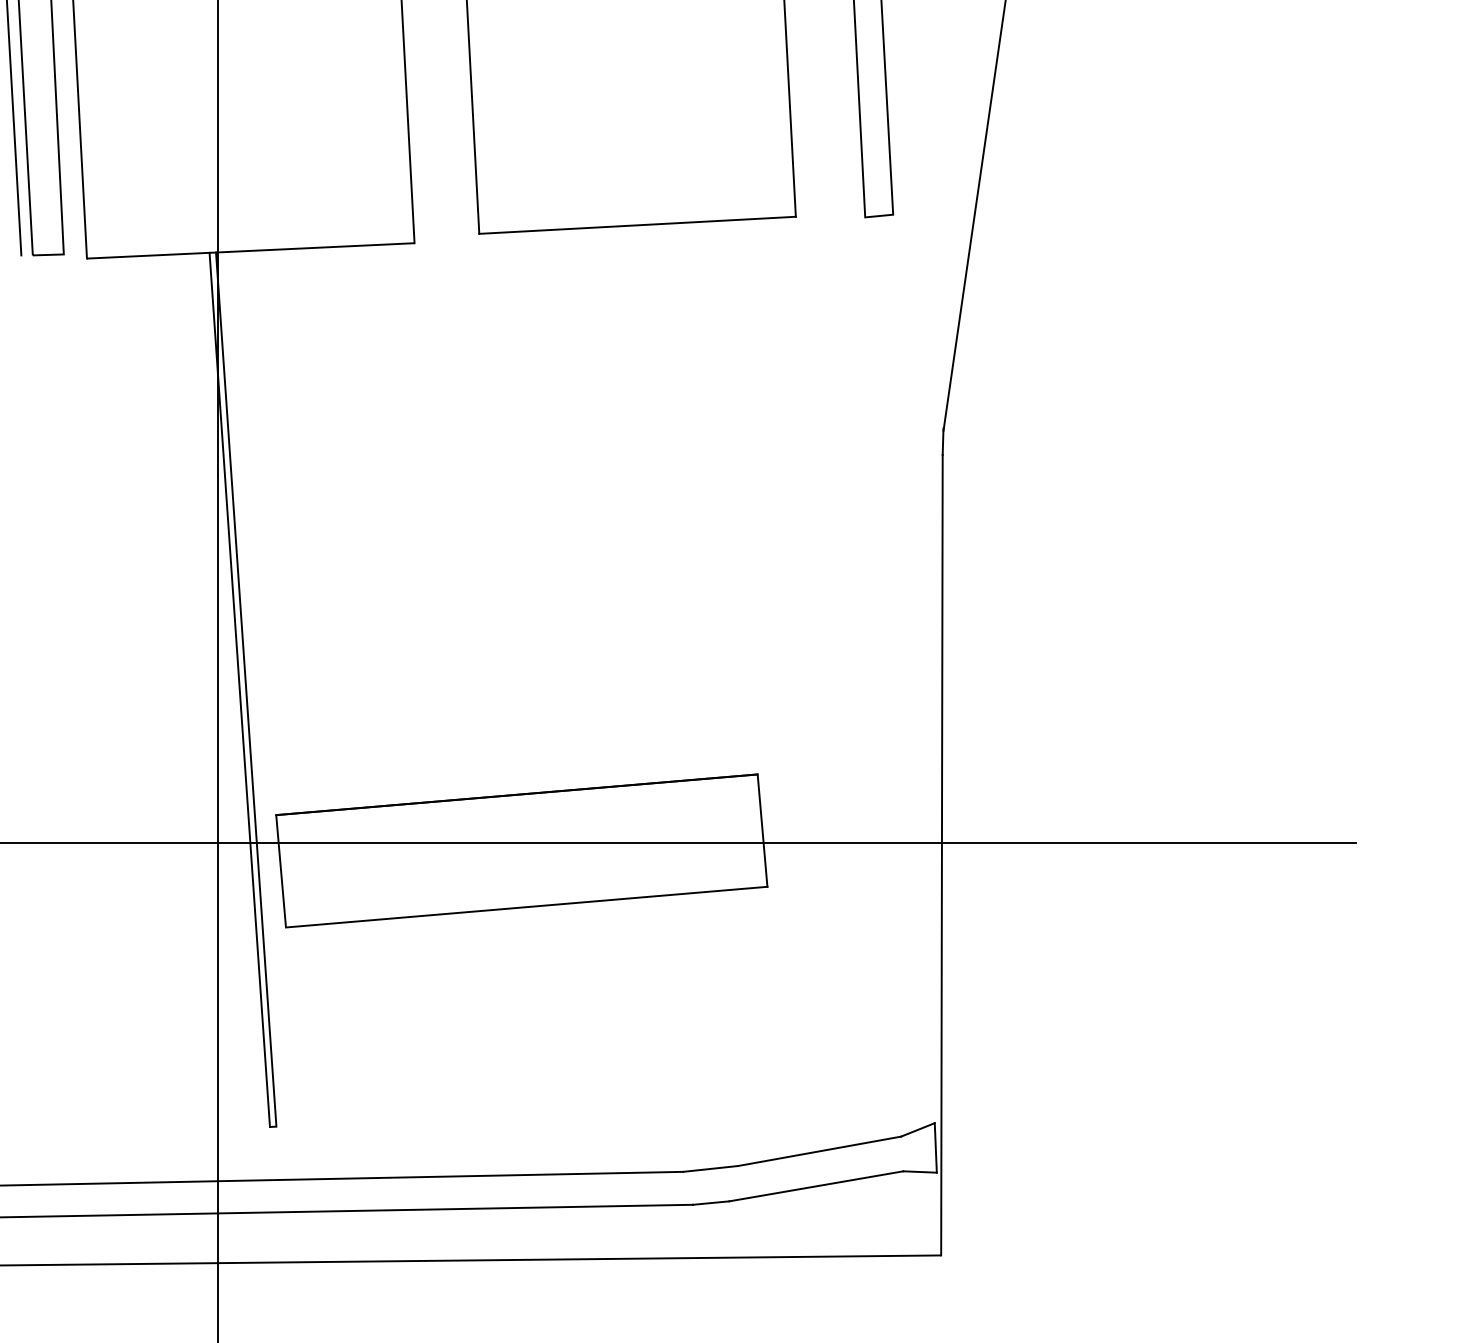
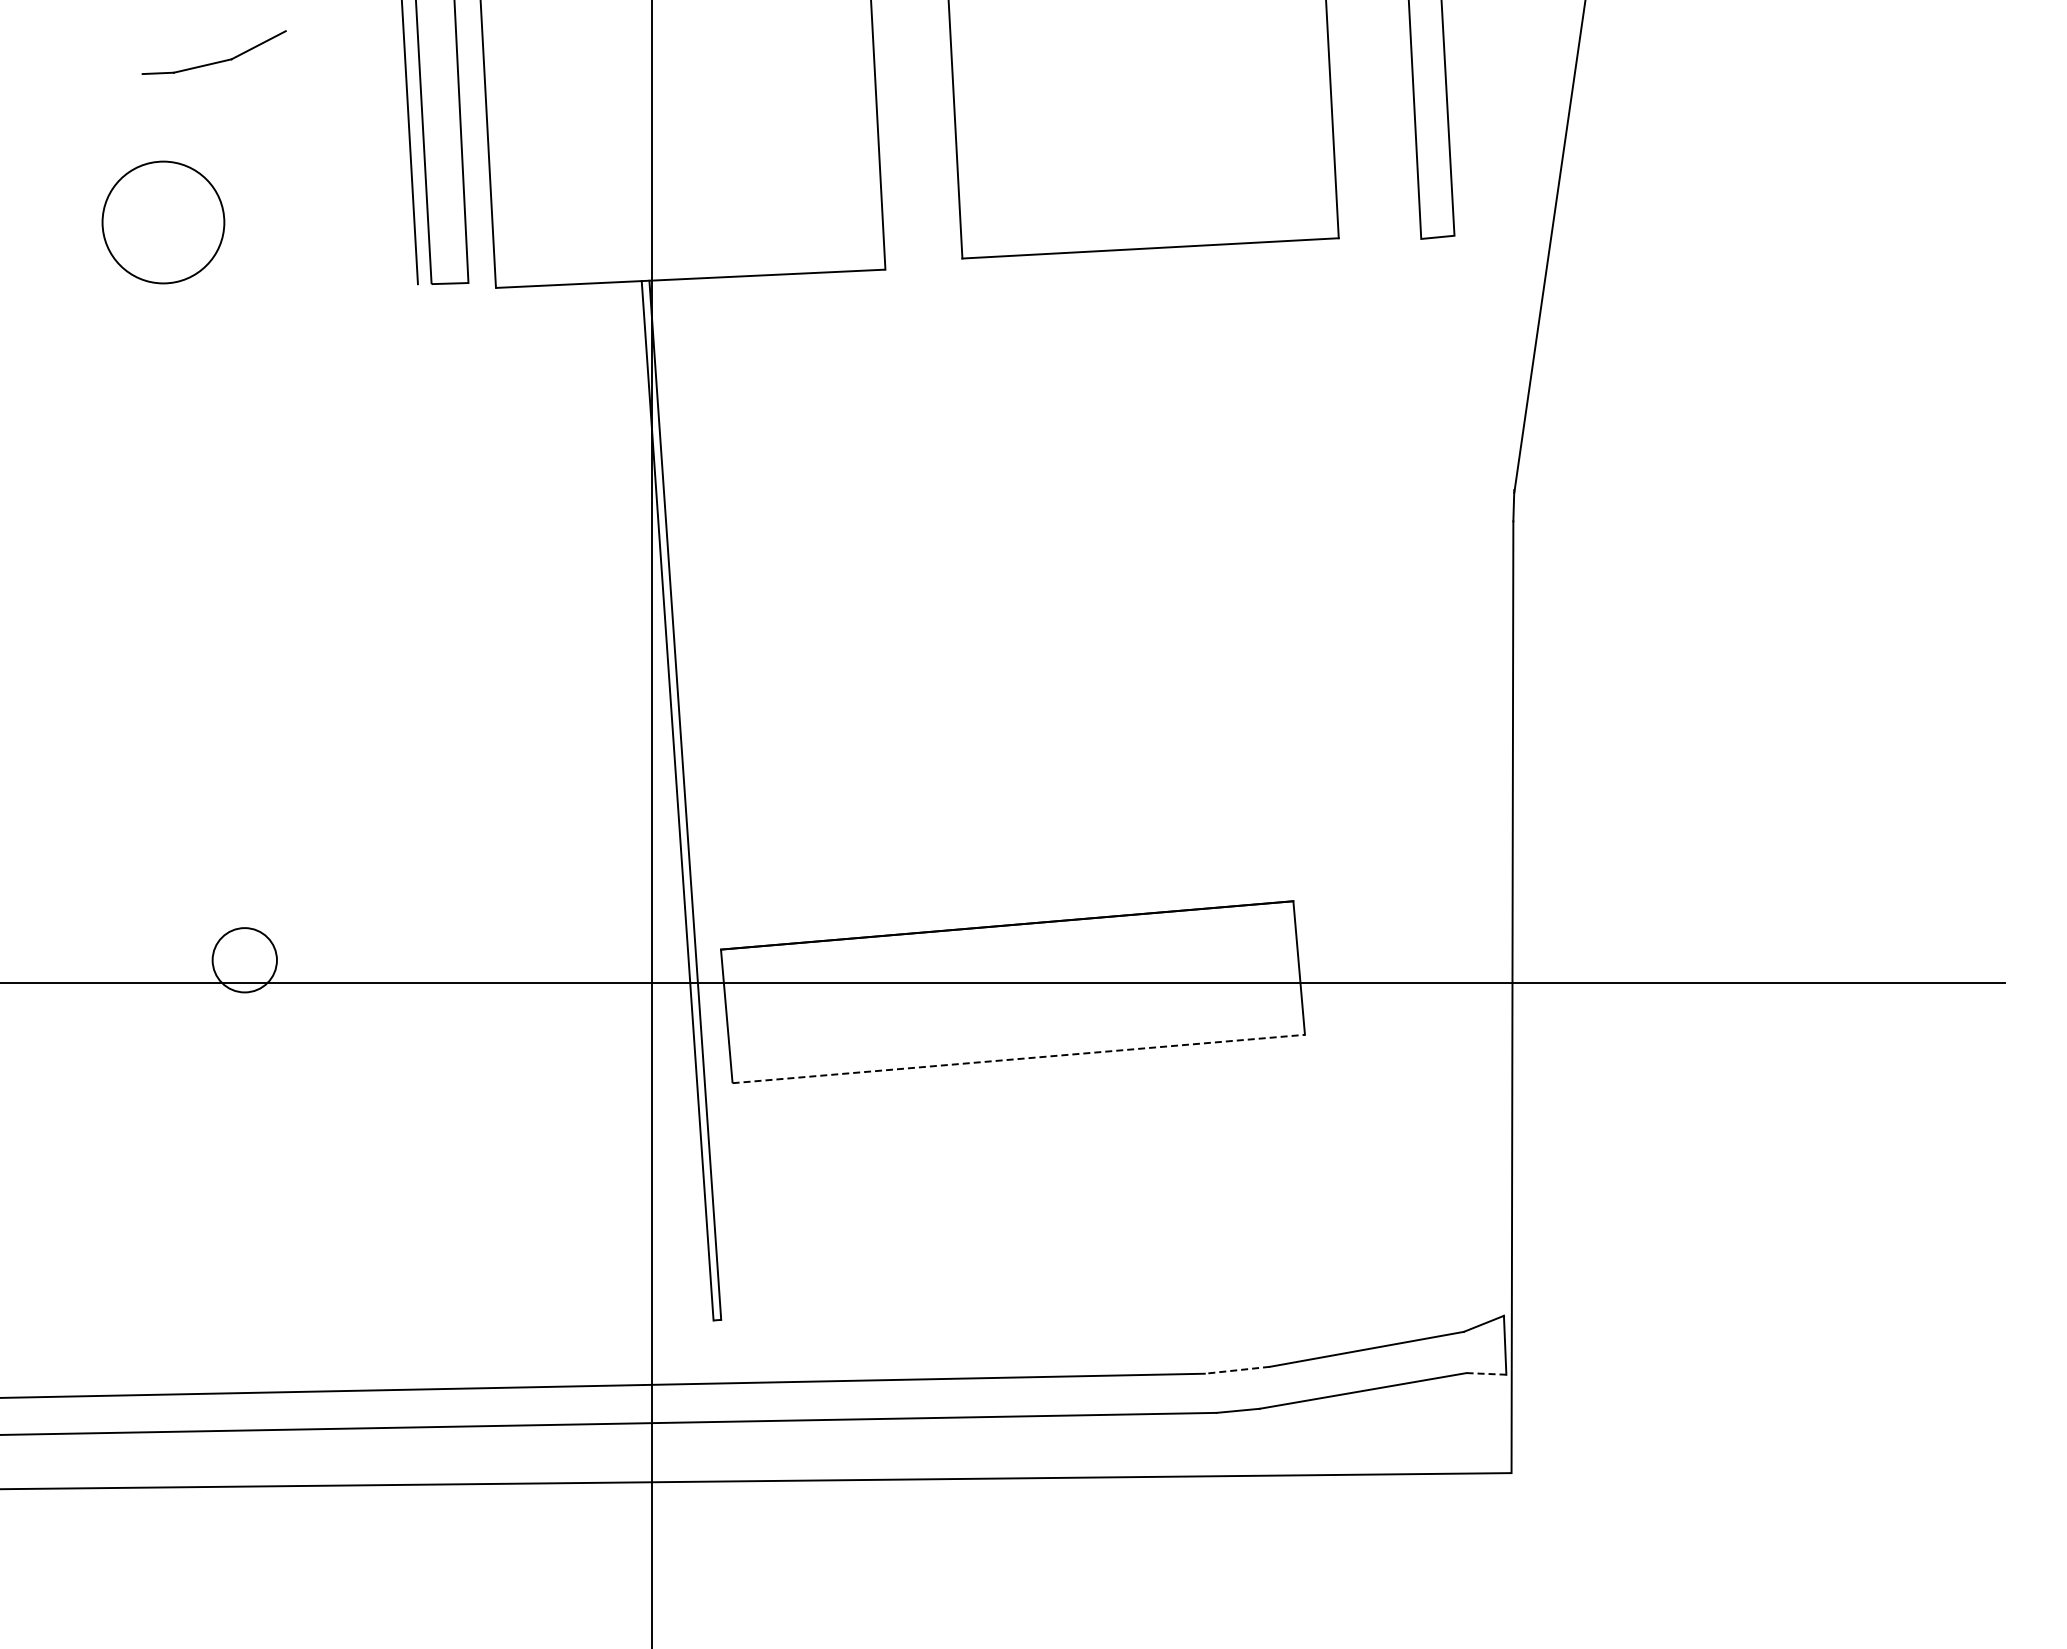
line: (527, 906) -> (1019, 1058), solid -> dashed
line: (710, 1169) -> (1237, 1370), solid -> dashed
line: (920, 1171) -> (1486, 1373), solid -> dashed

